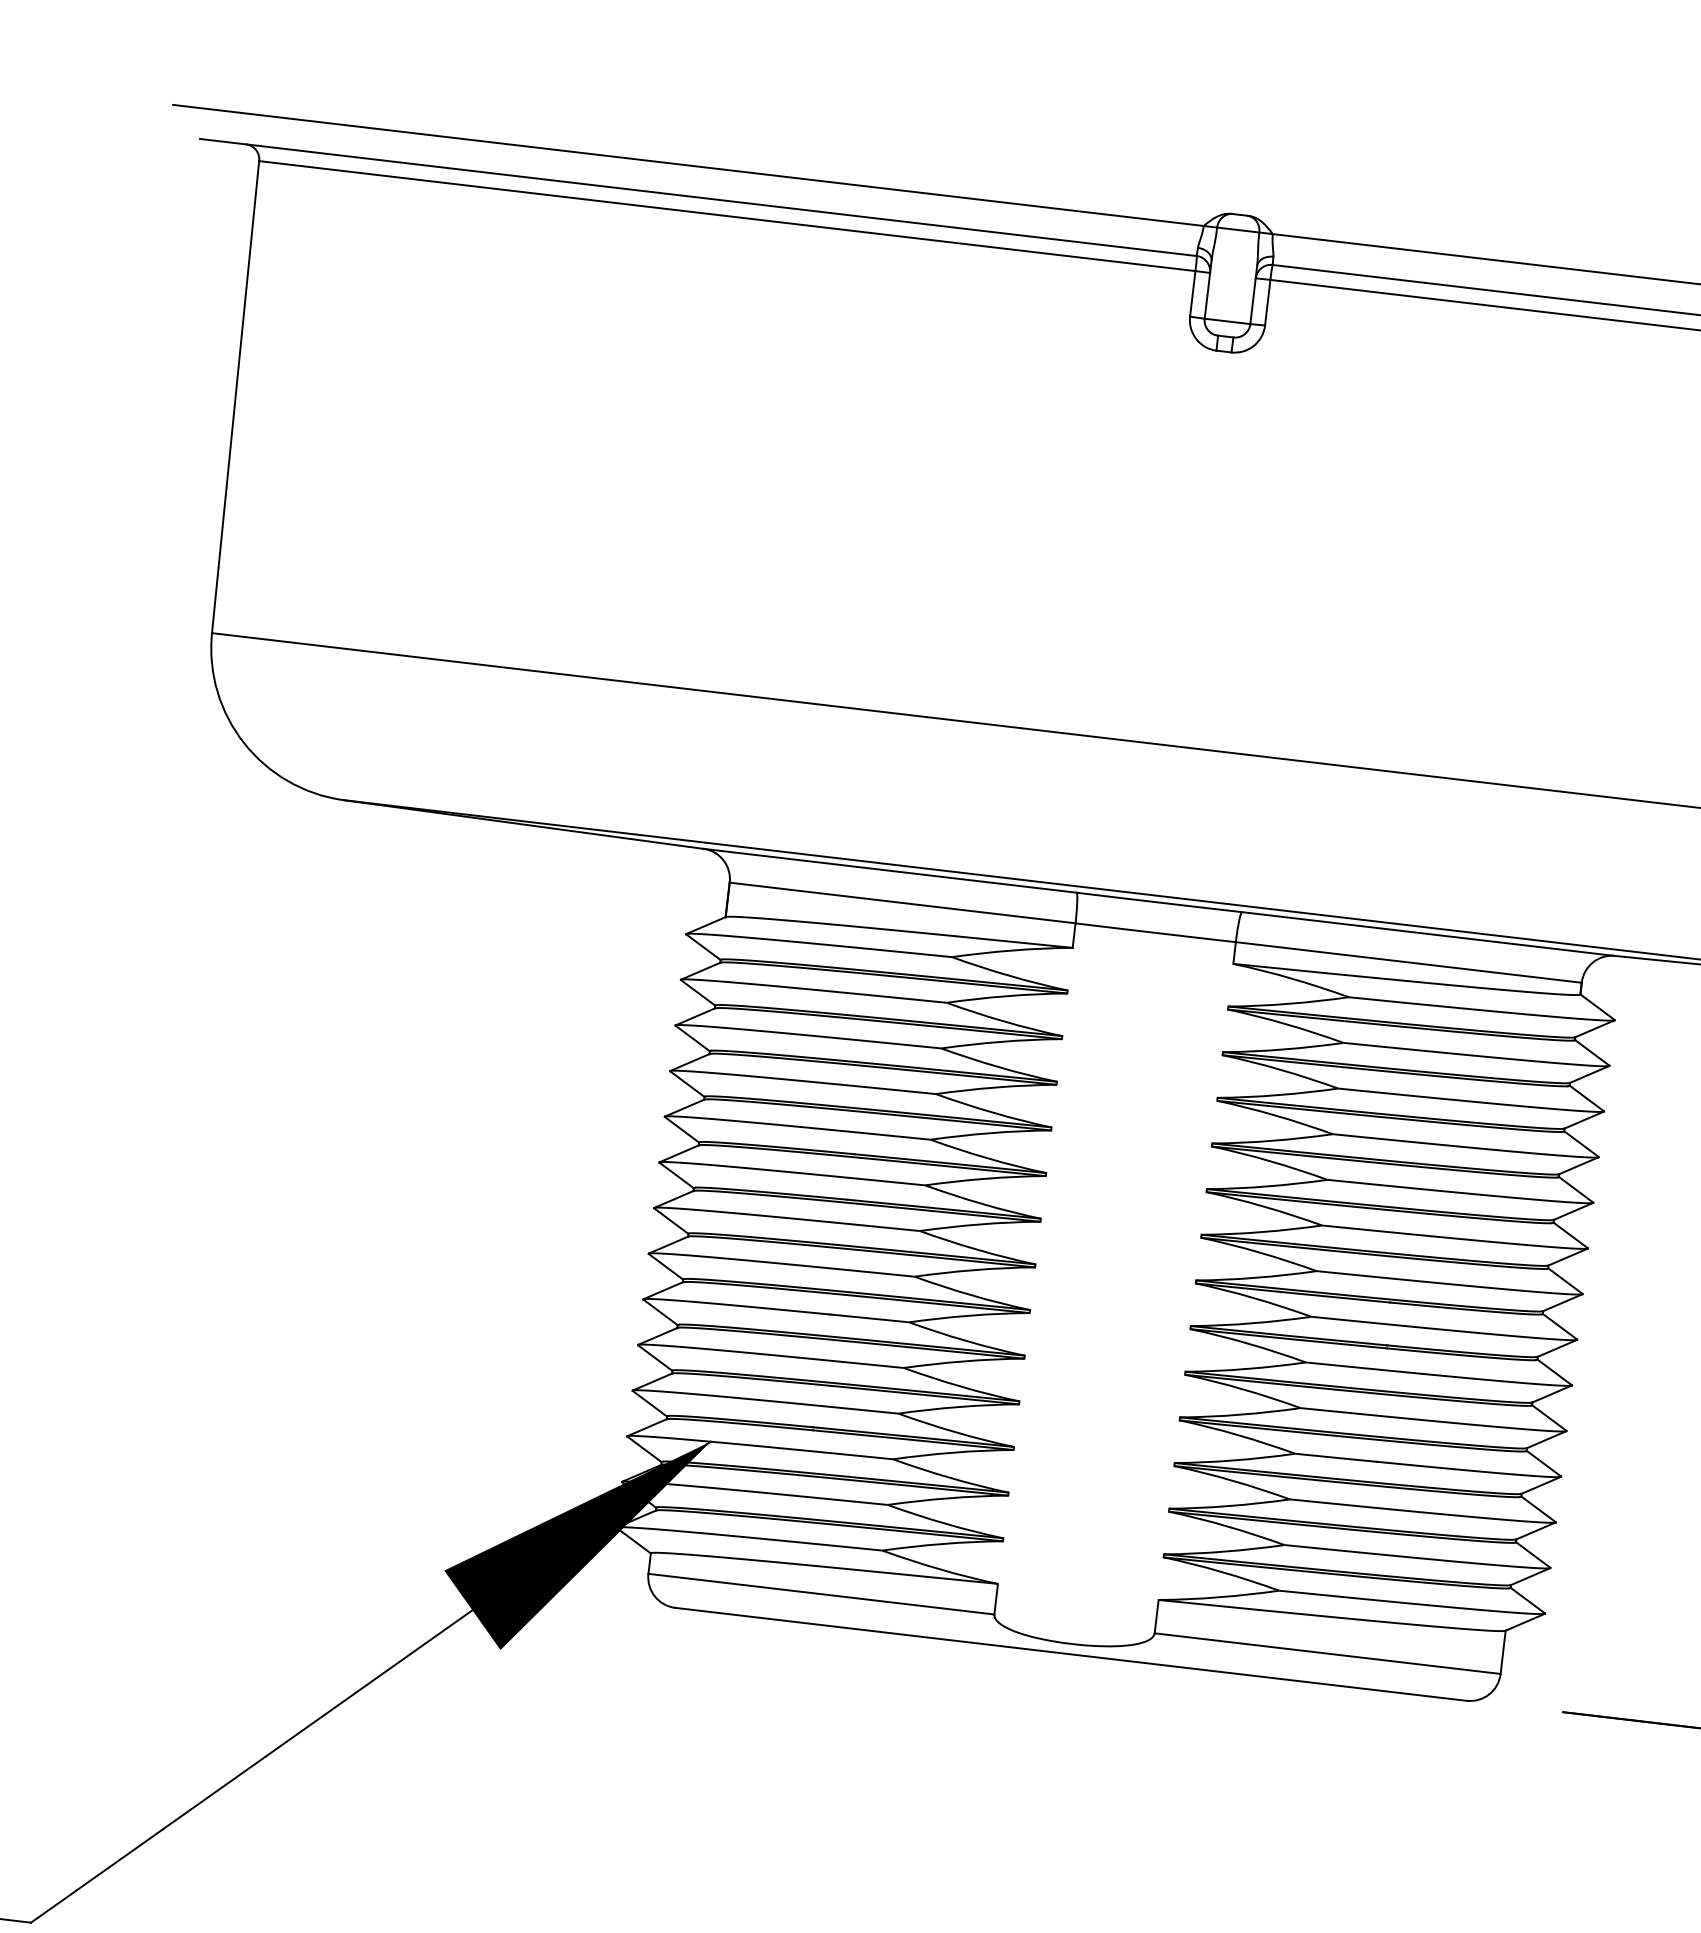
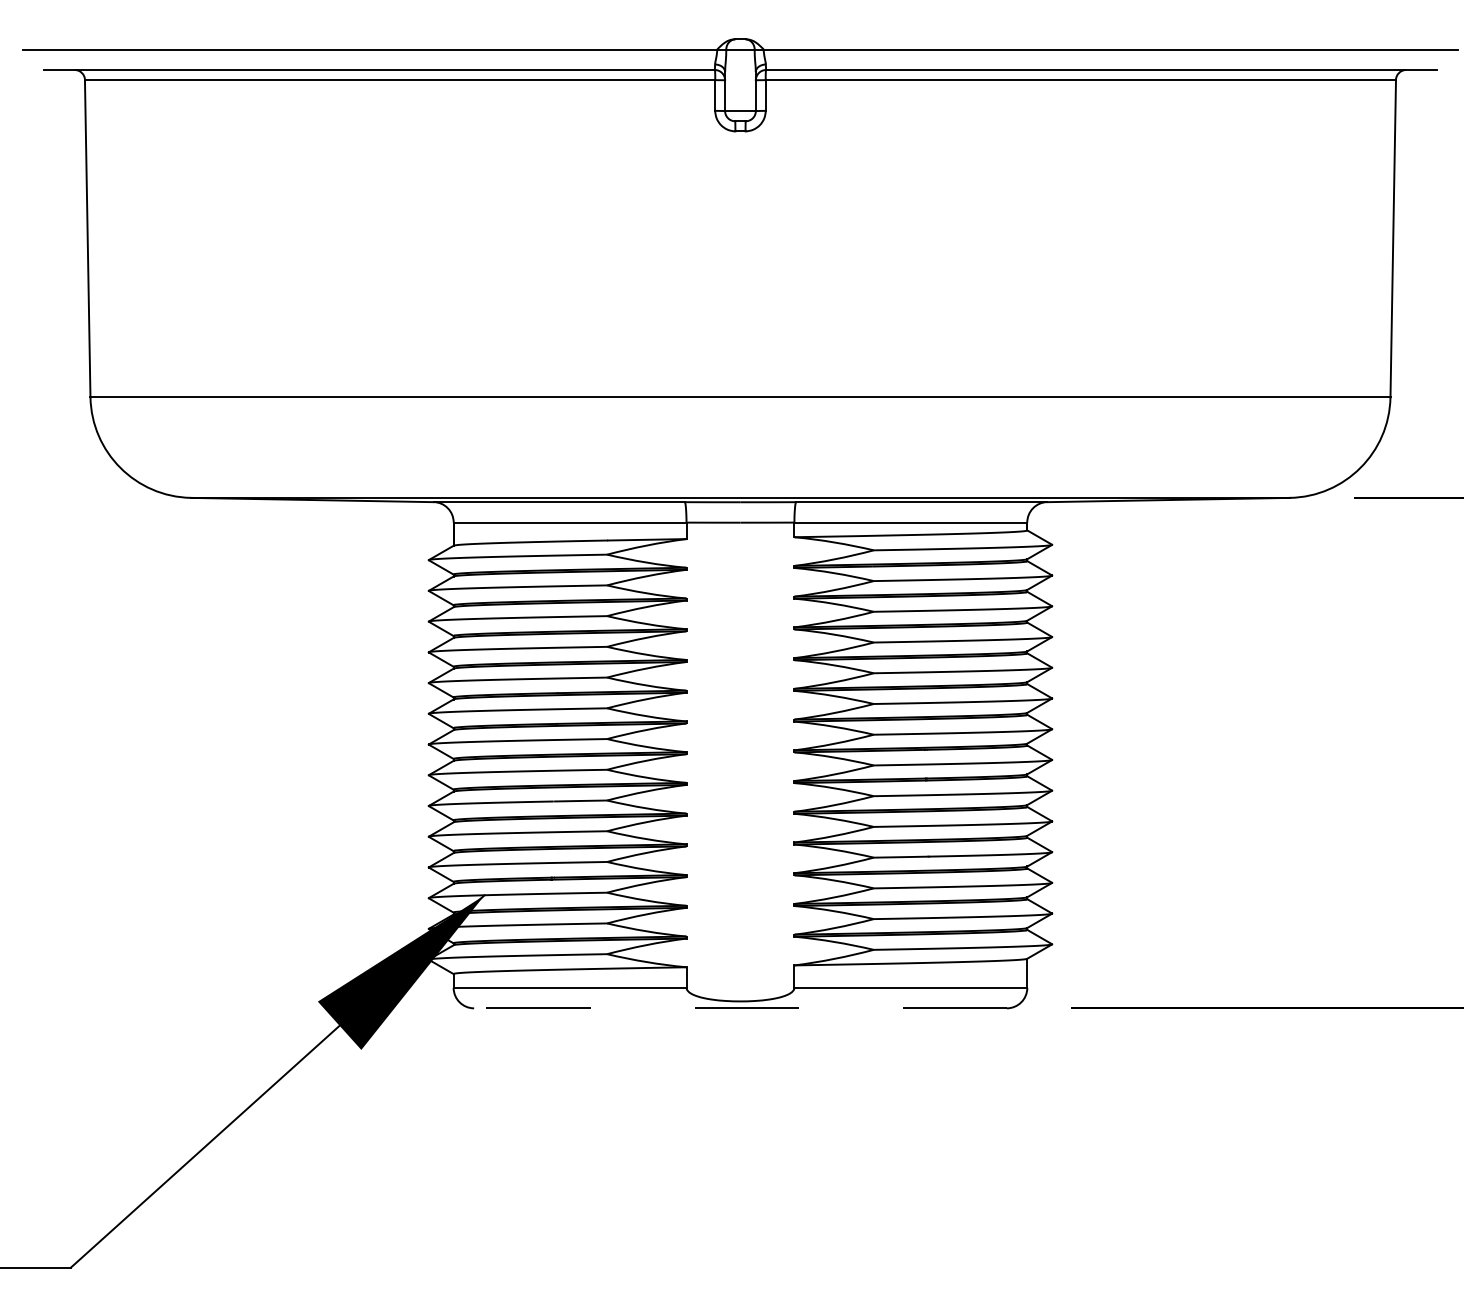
line: (1069, 1654) -> (739, 1008), solid -> dashed

